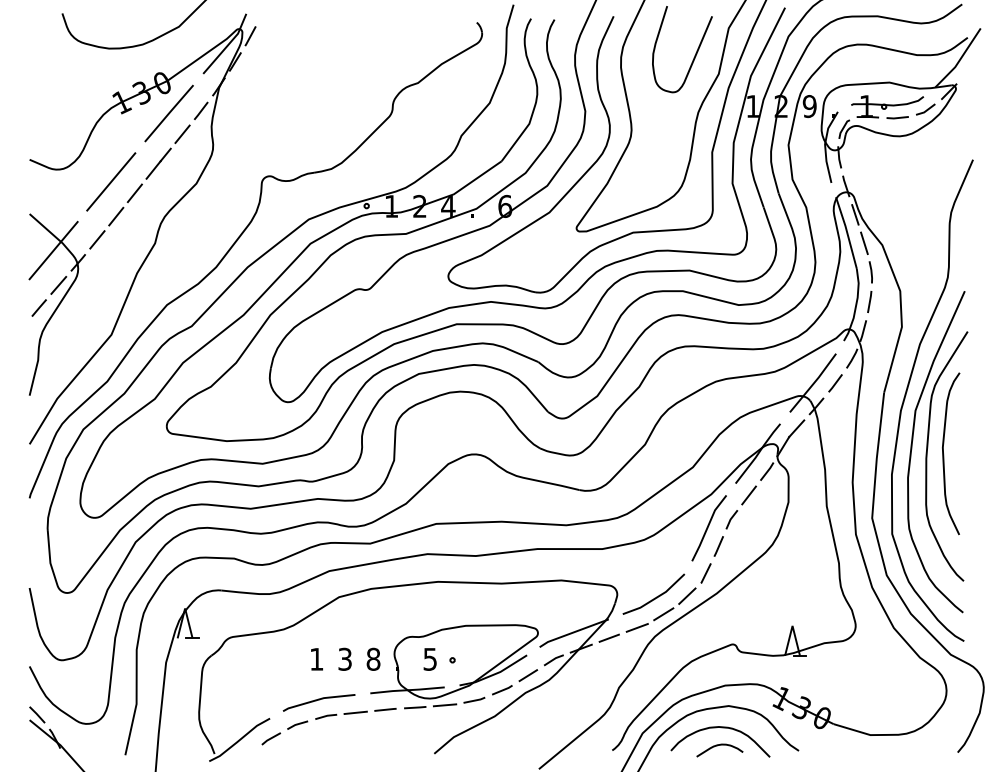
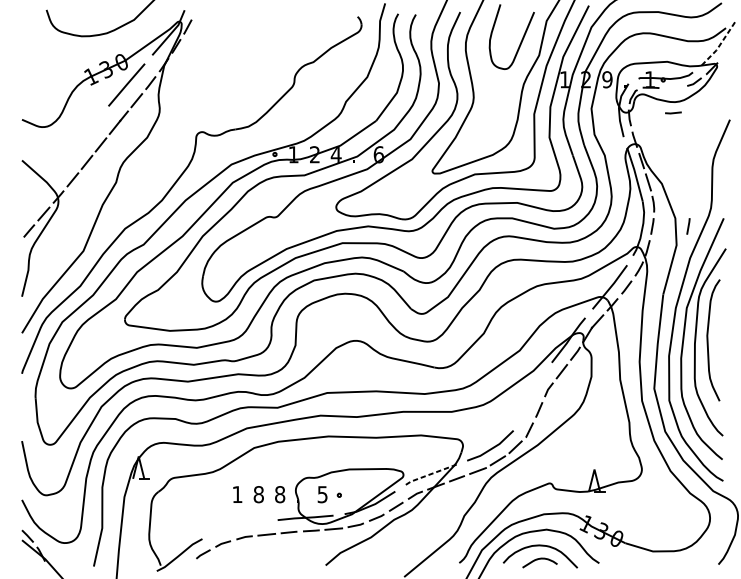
line: (960, 59) -> (720, 44), solid -> dashed
line: (897, 117) -> (673, 112), moved
line: (111, 181) -> (83, 136), removed
line: (53, 250) -> (39, 187), removed
line: (917, 301) -> (688, 226), added
line: (708, 528) -> (531, 396), removed
line: (574, 632) -> (430, 474), solid -> dashed
text: (345, 658) -> (259, 493), 3 -> 8
line: (318, 700) -> (238, 525), removed

